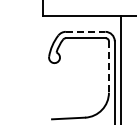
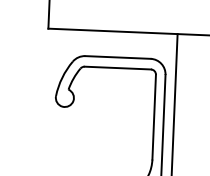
line: (85, 31) -> (117, 56), dashed -> solid
line: (108, 67) -> (153, 117), dashed -> solid

